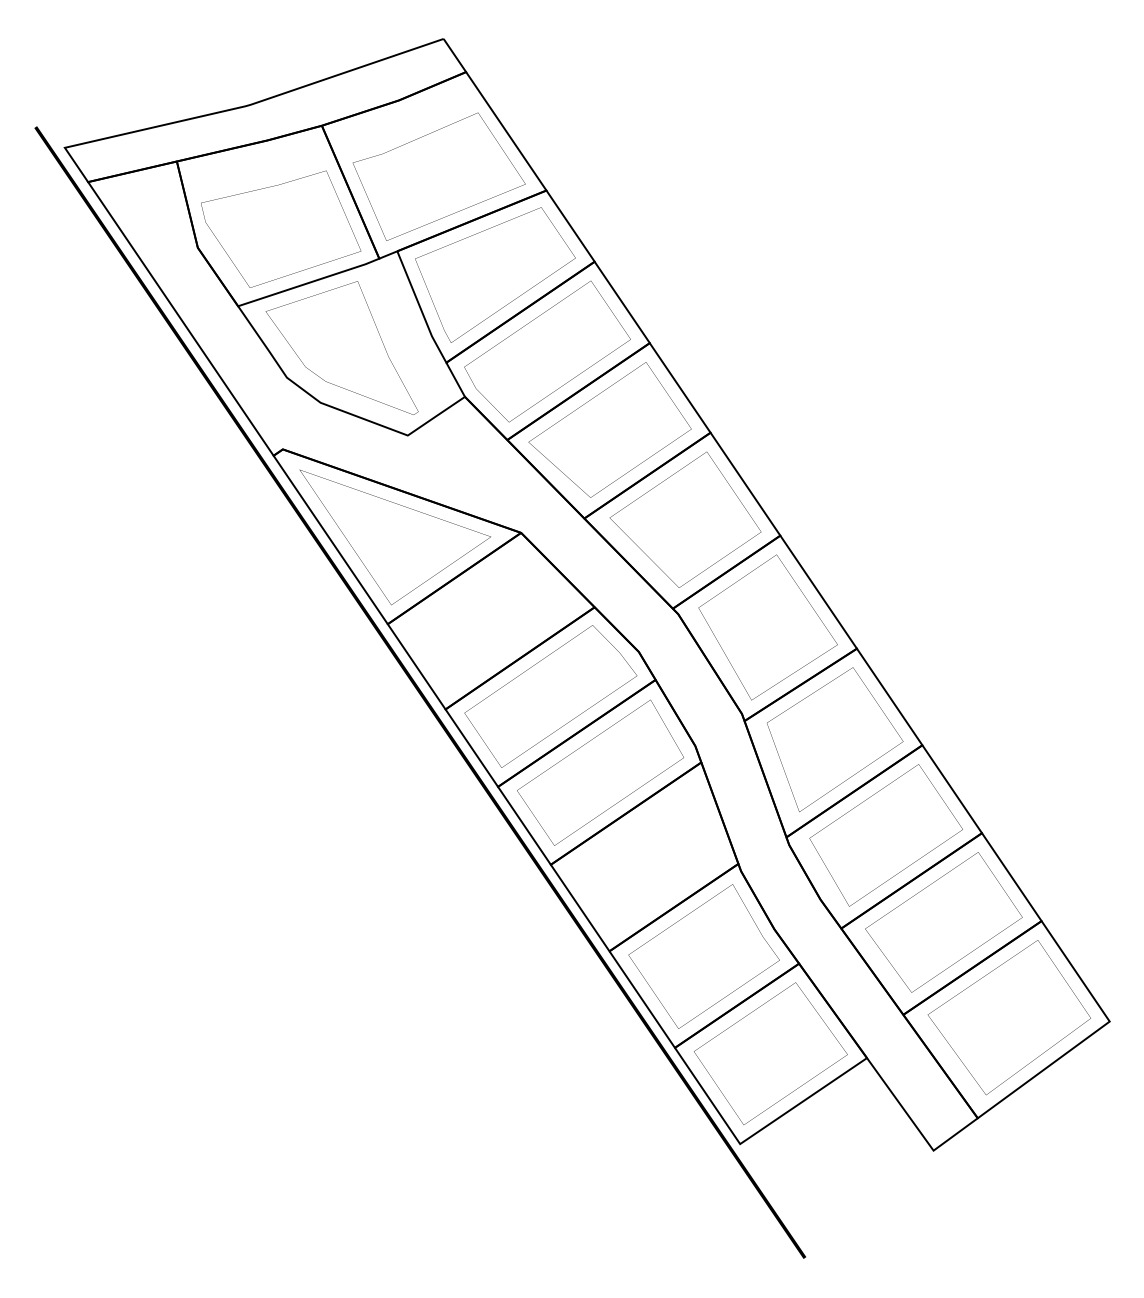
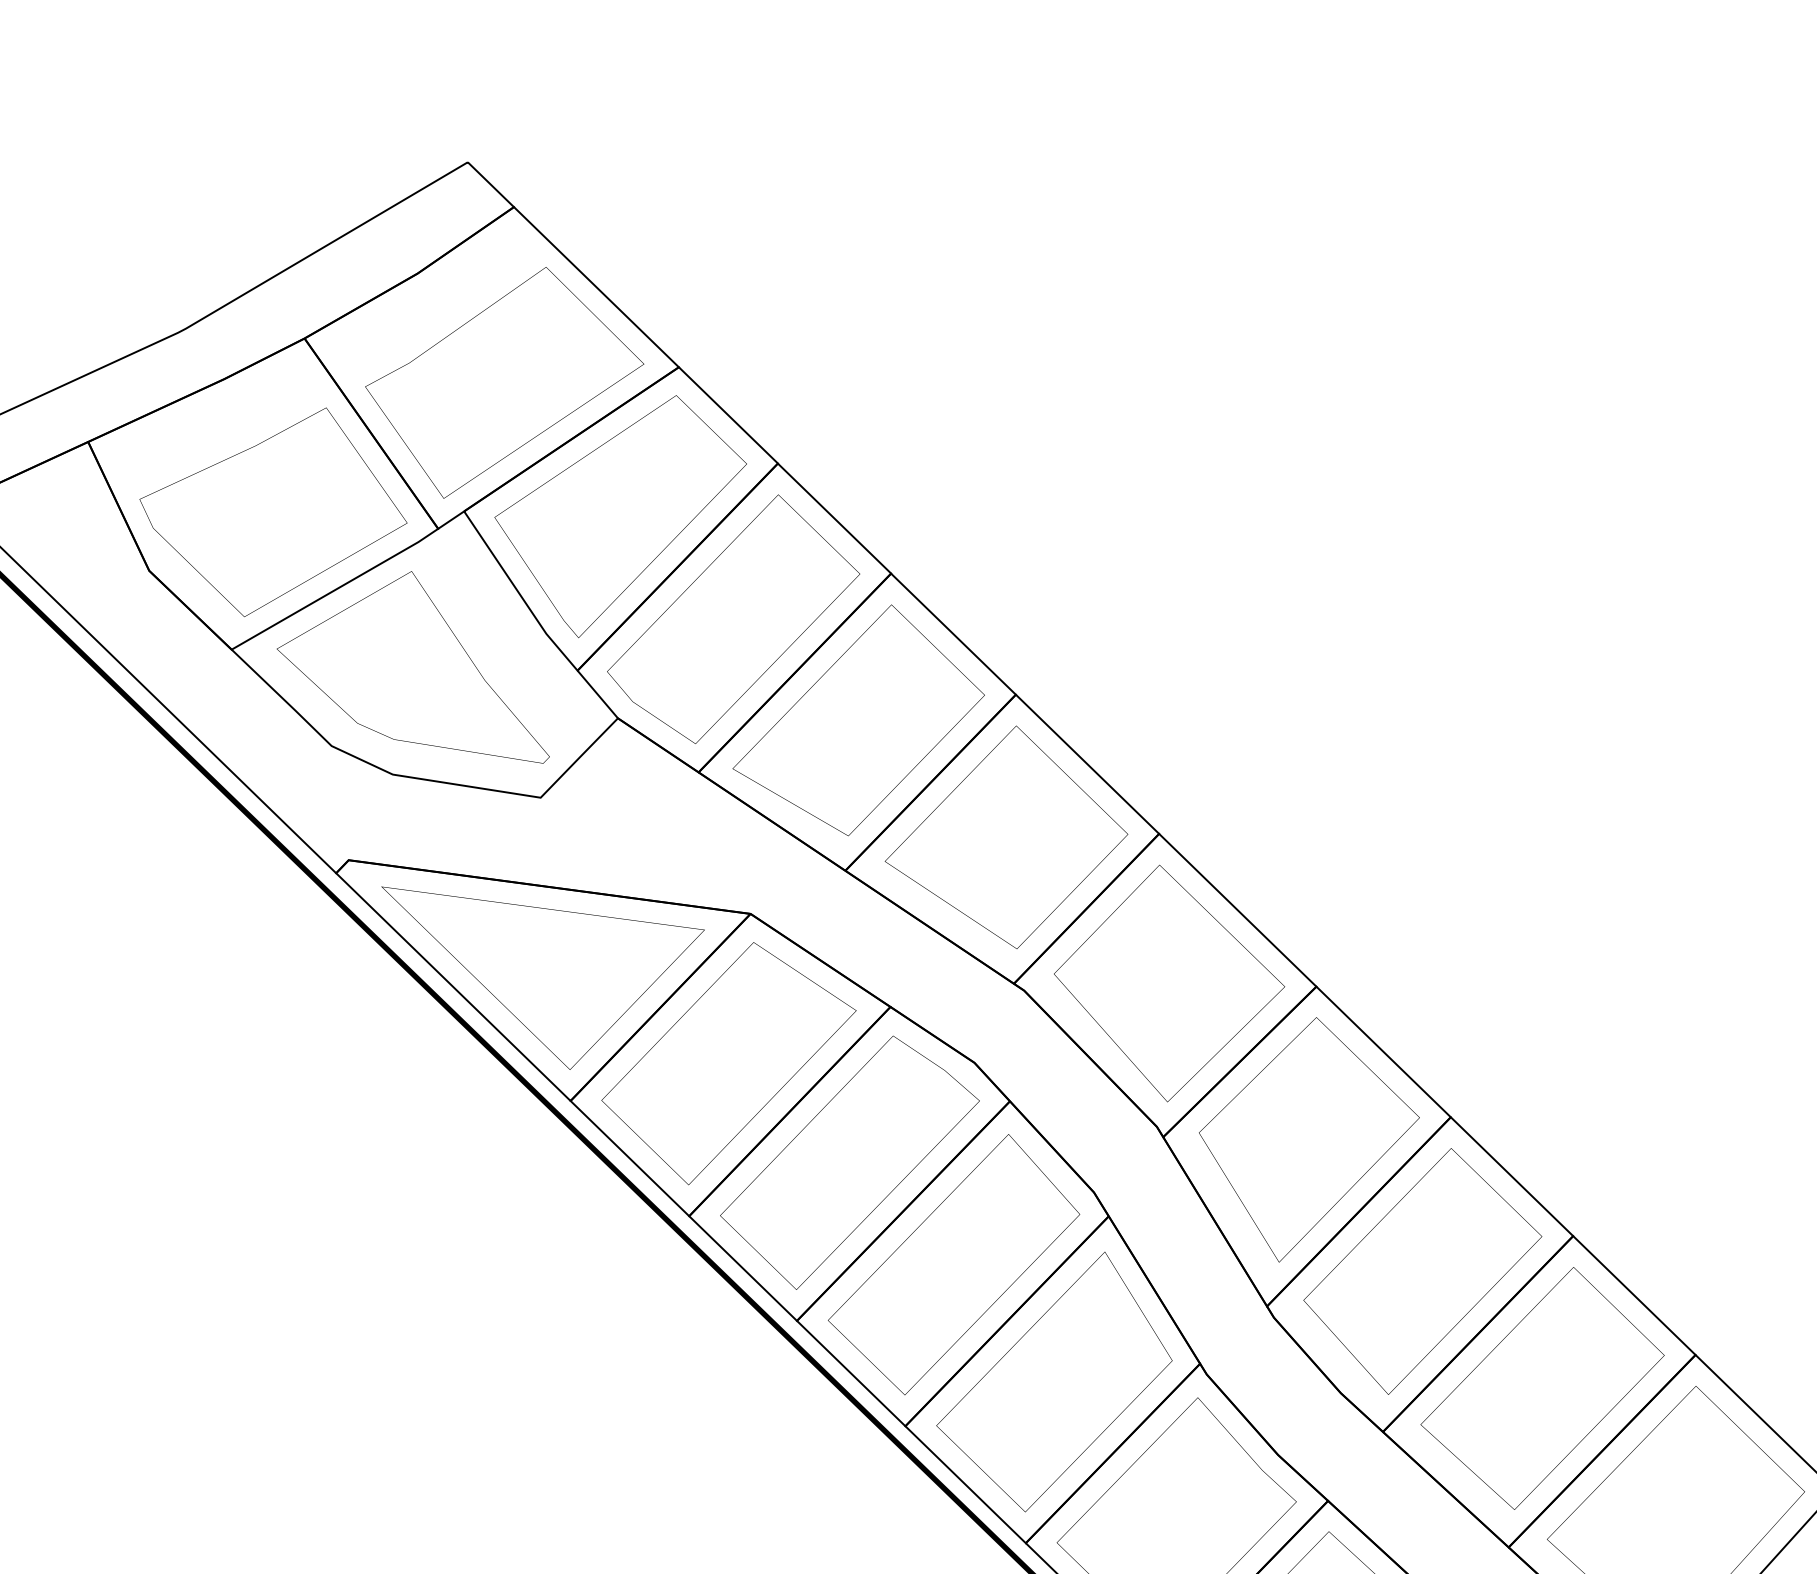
part: (489, 620) -> (729, 1062), added
part: (645, 857) -> (1051, 1383), added

